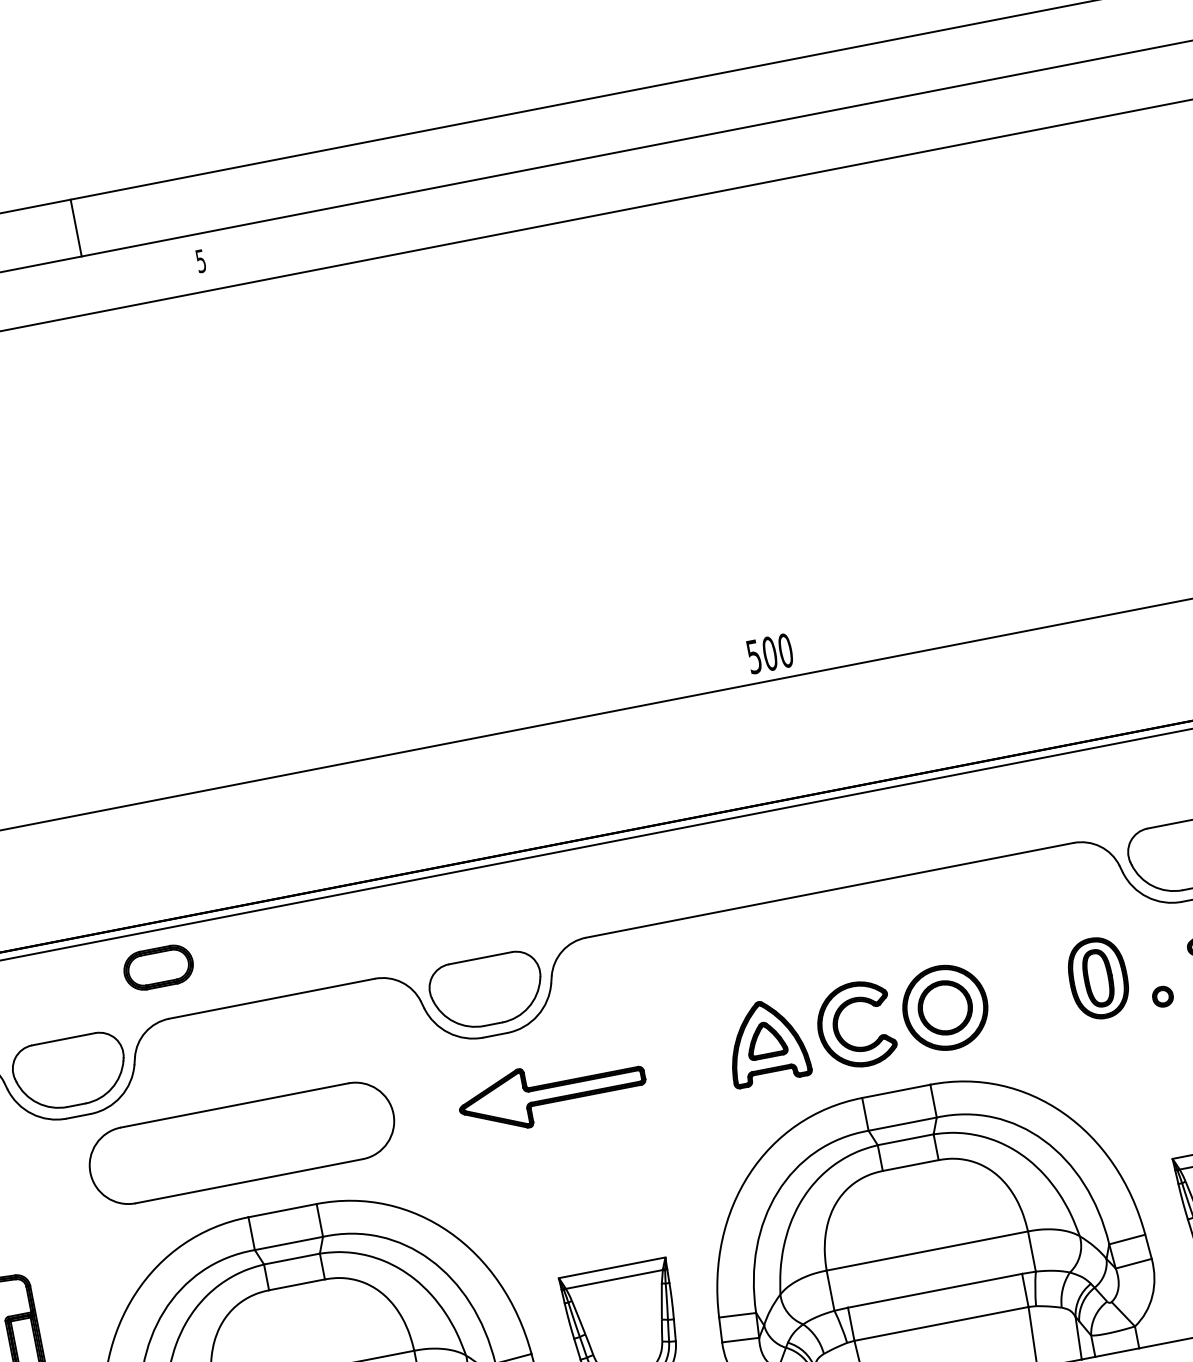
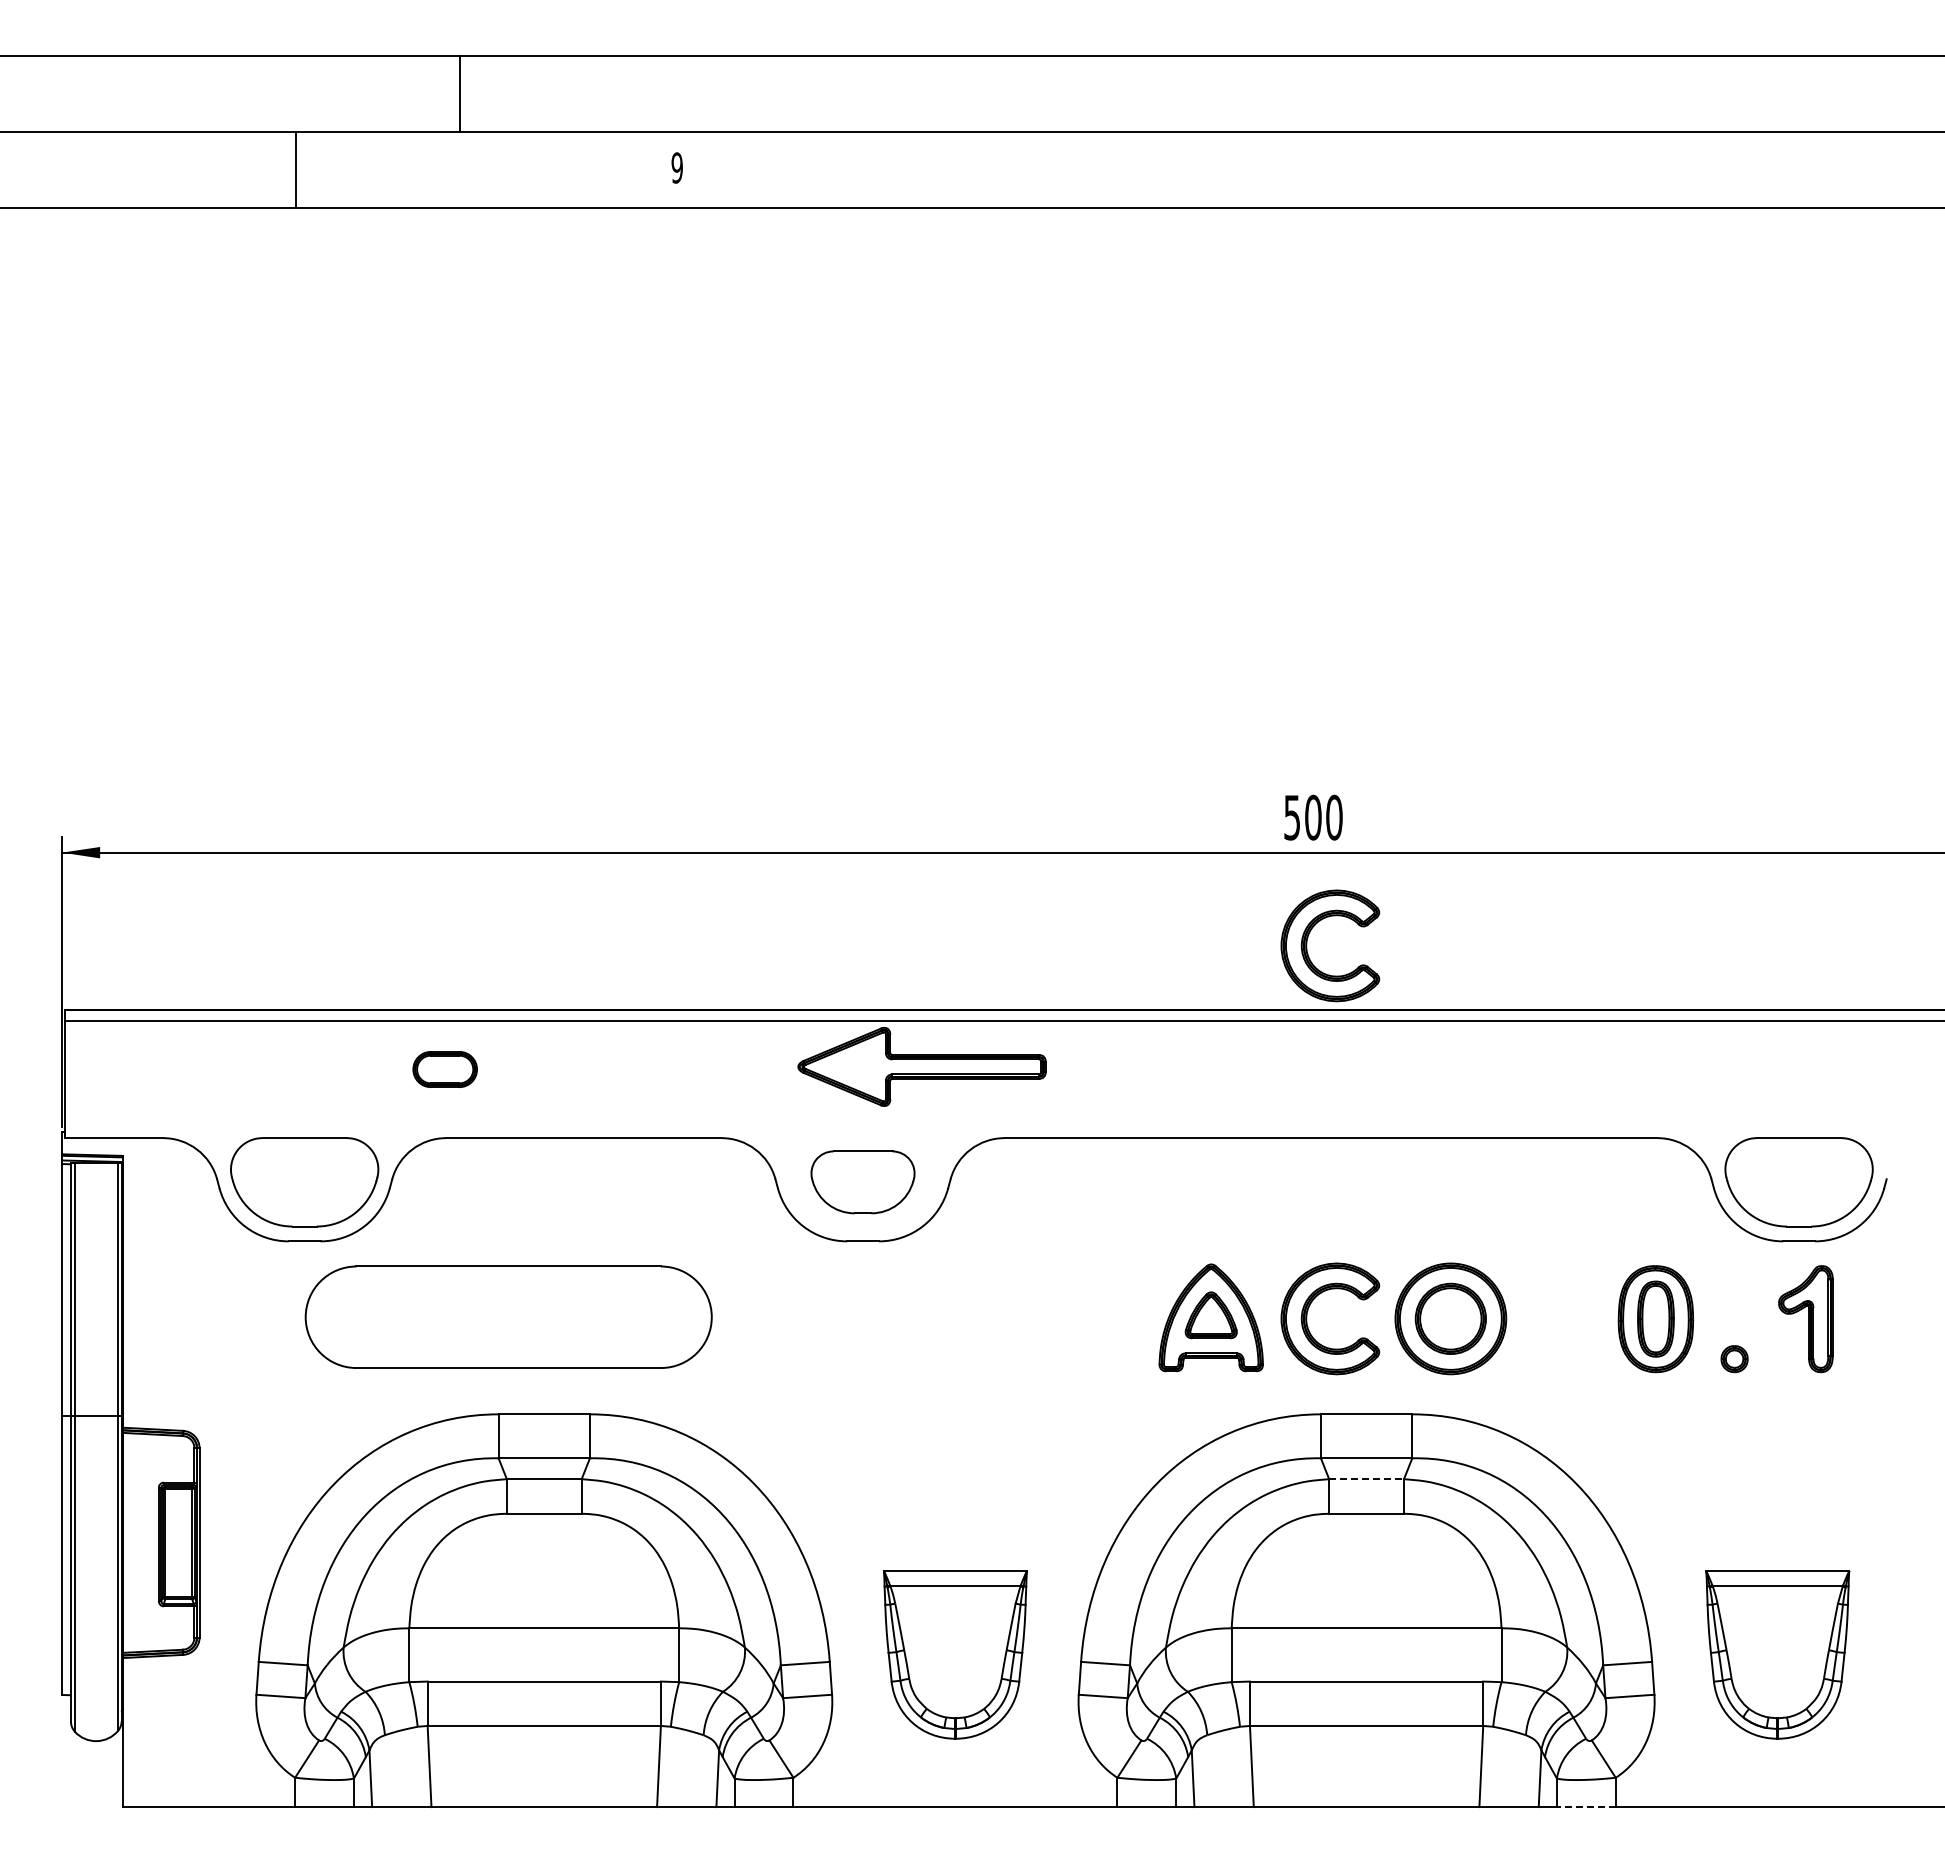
line: (76, 227) -> (460, 93), moved
text: (200, 260) -> (676, 167), 5 -> 9
part: (784, 750) -> (1307, 945), added
part: (158, 967) -> (444, 1069), size x0.7
part: (486, 991) -> (862, 1182), size x0.7
part: (551, 1092) -> (921, 1066), moved
line: (906, 1139) -> (1367, 1479), solid -> dashed
line: (1116, 1353) -> (1585, 1807), solid -> dashed

